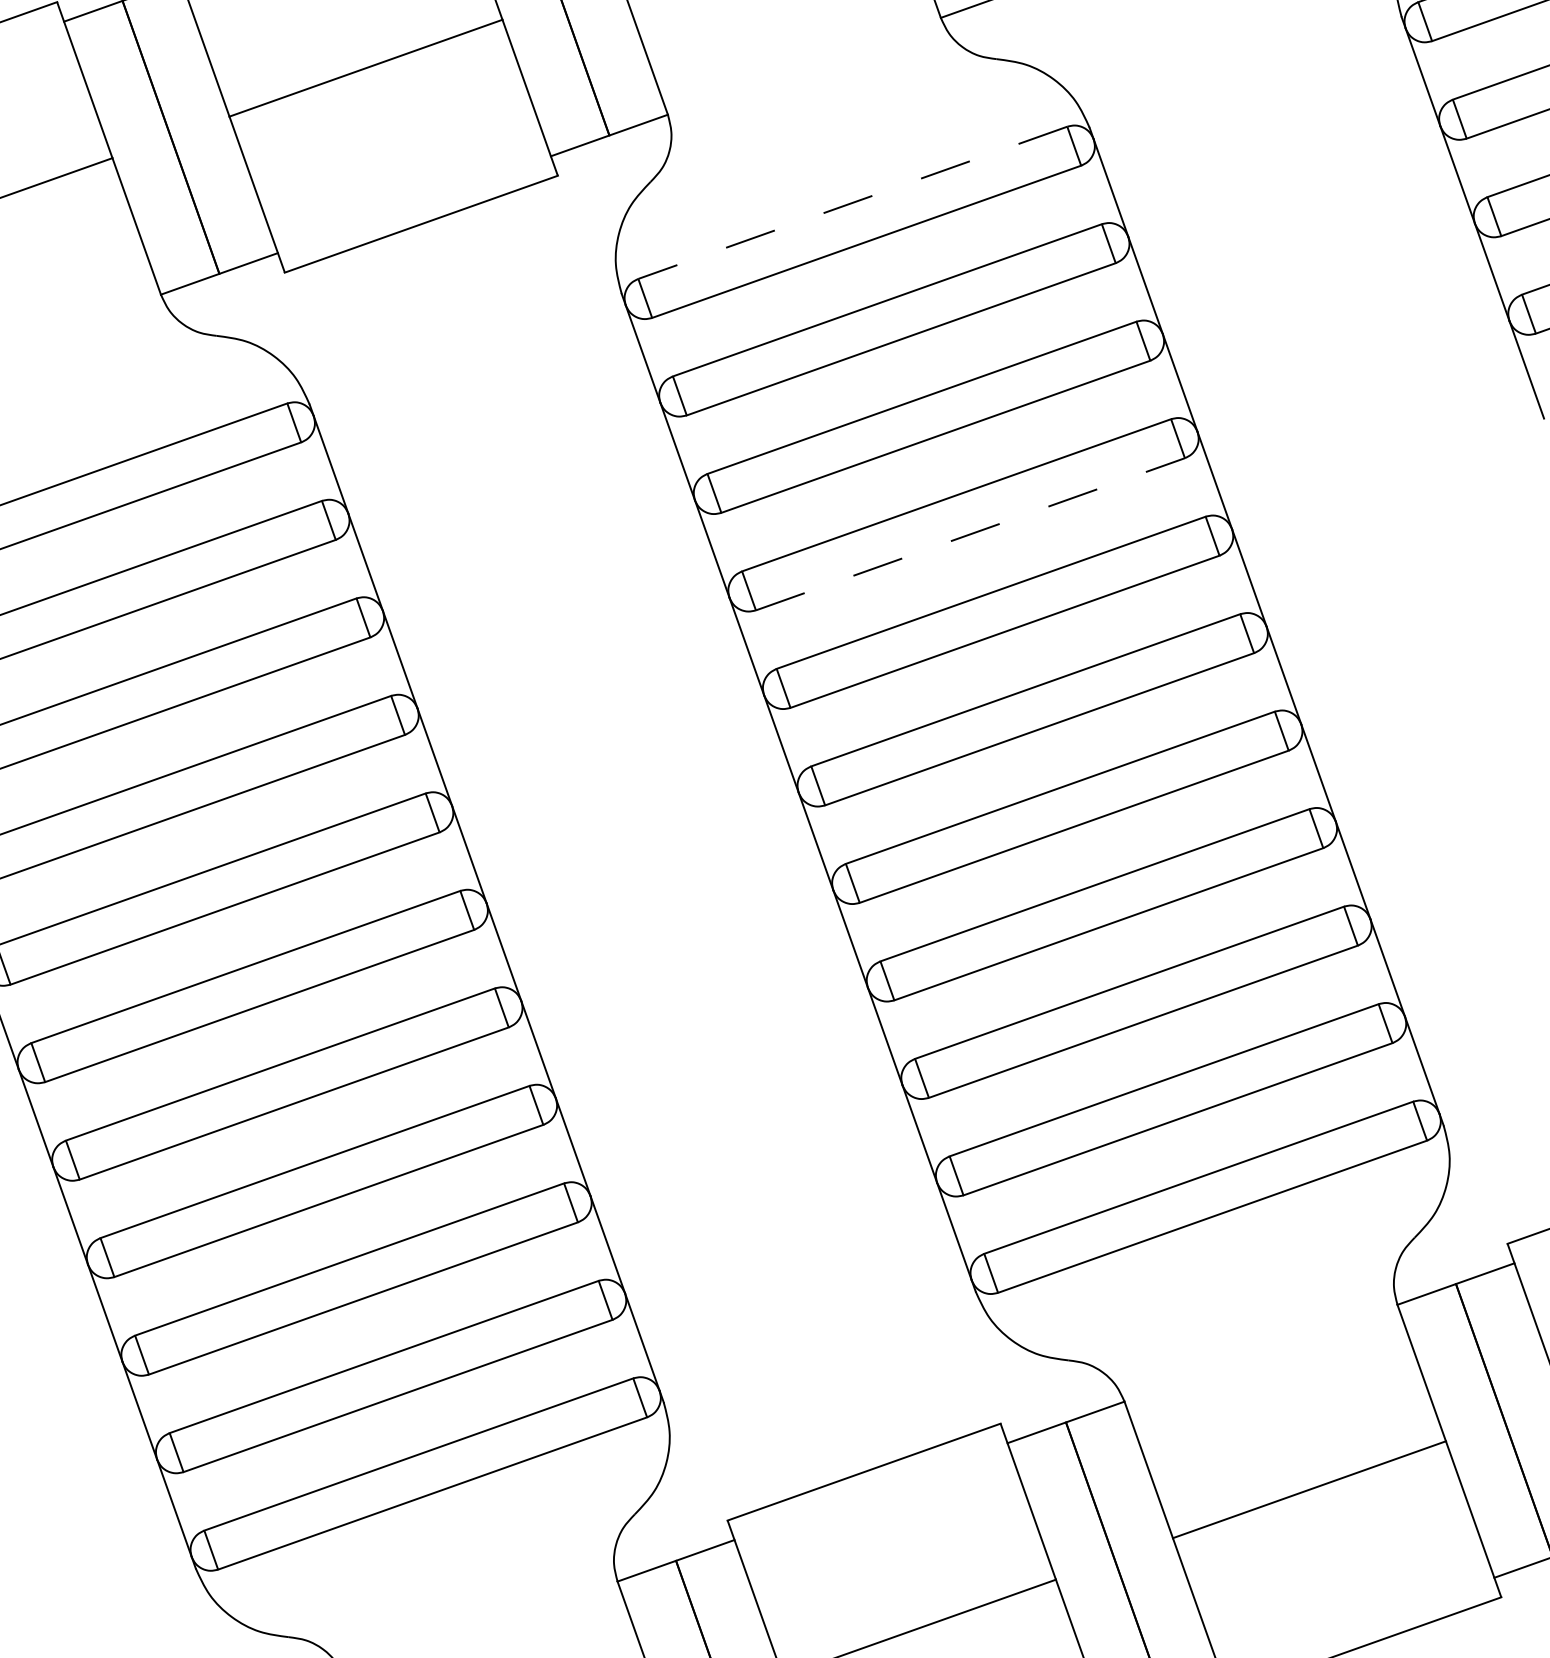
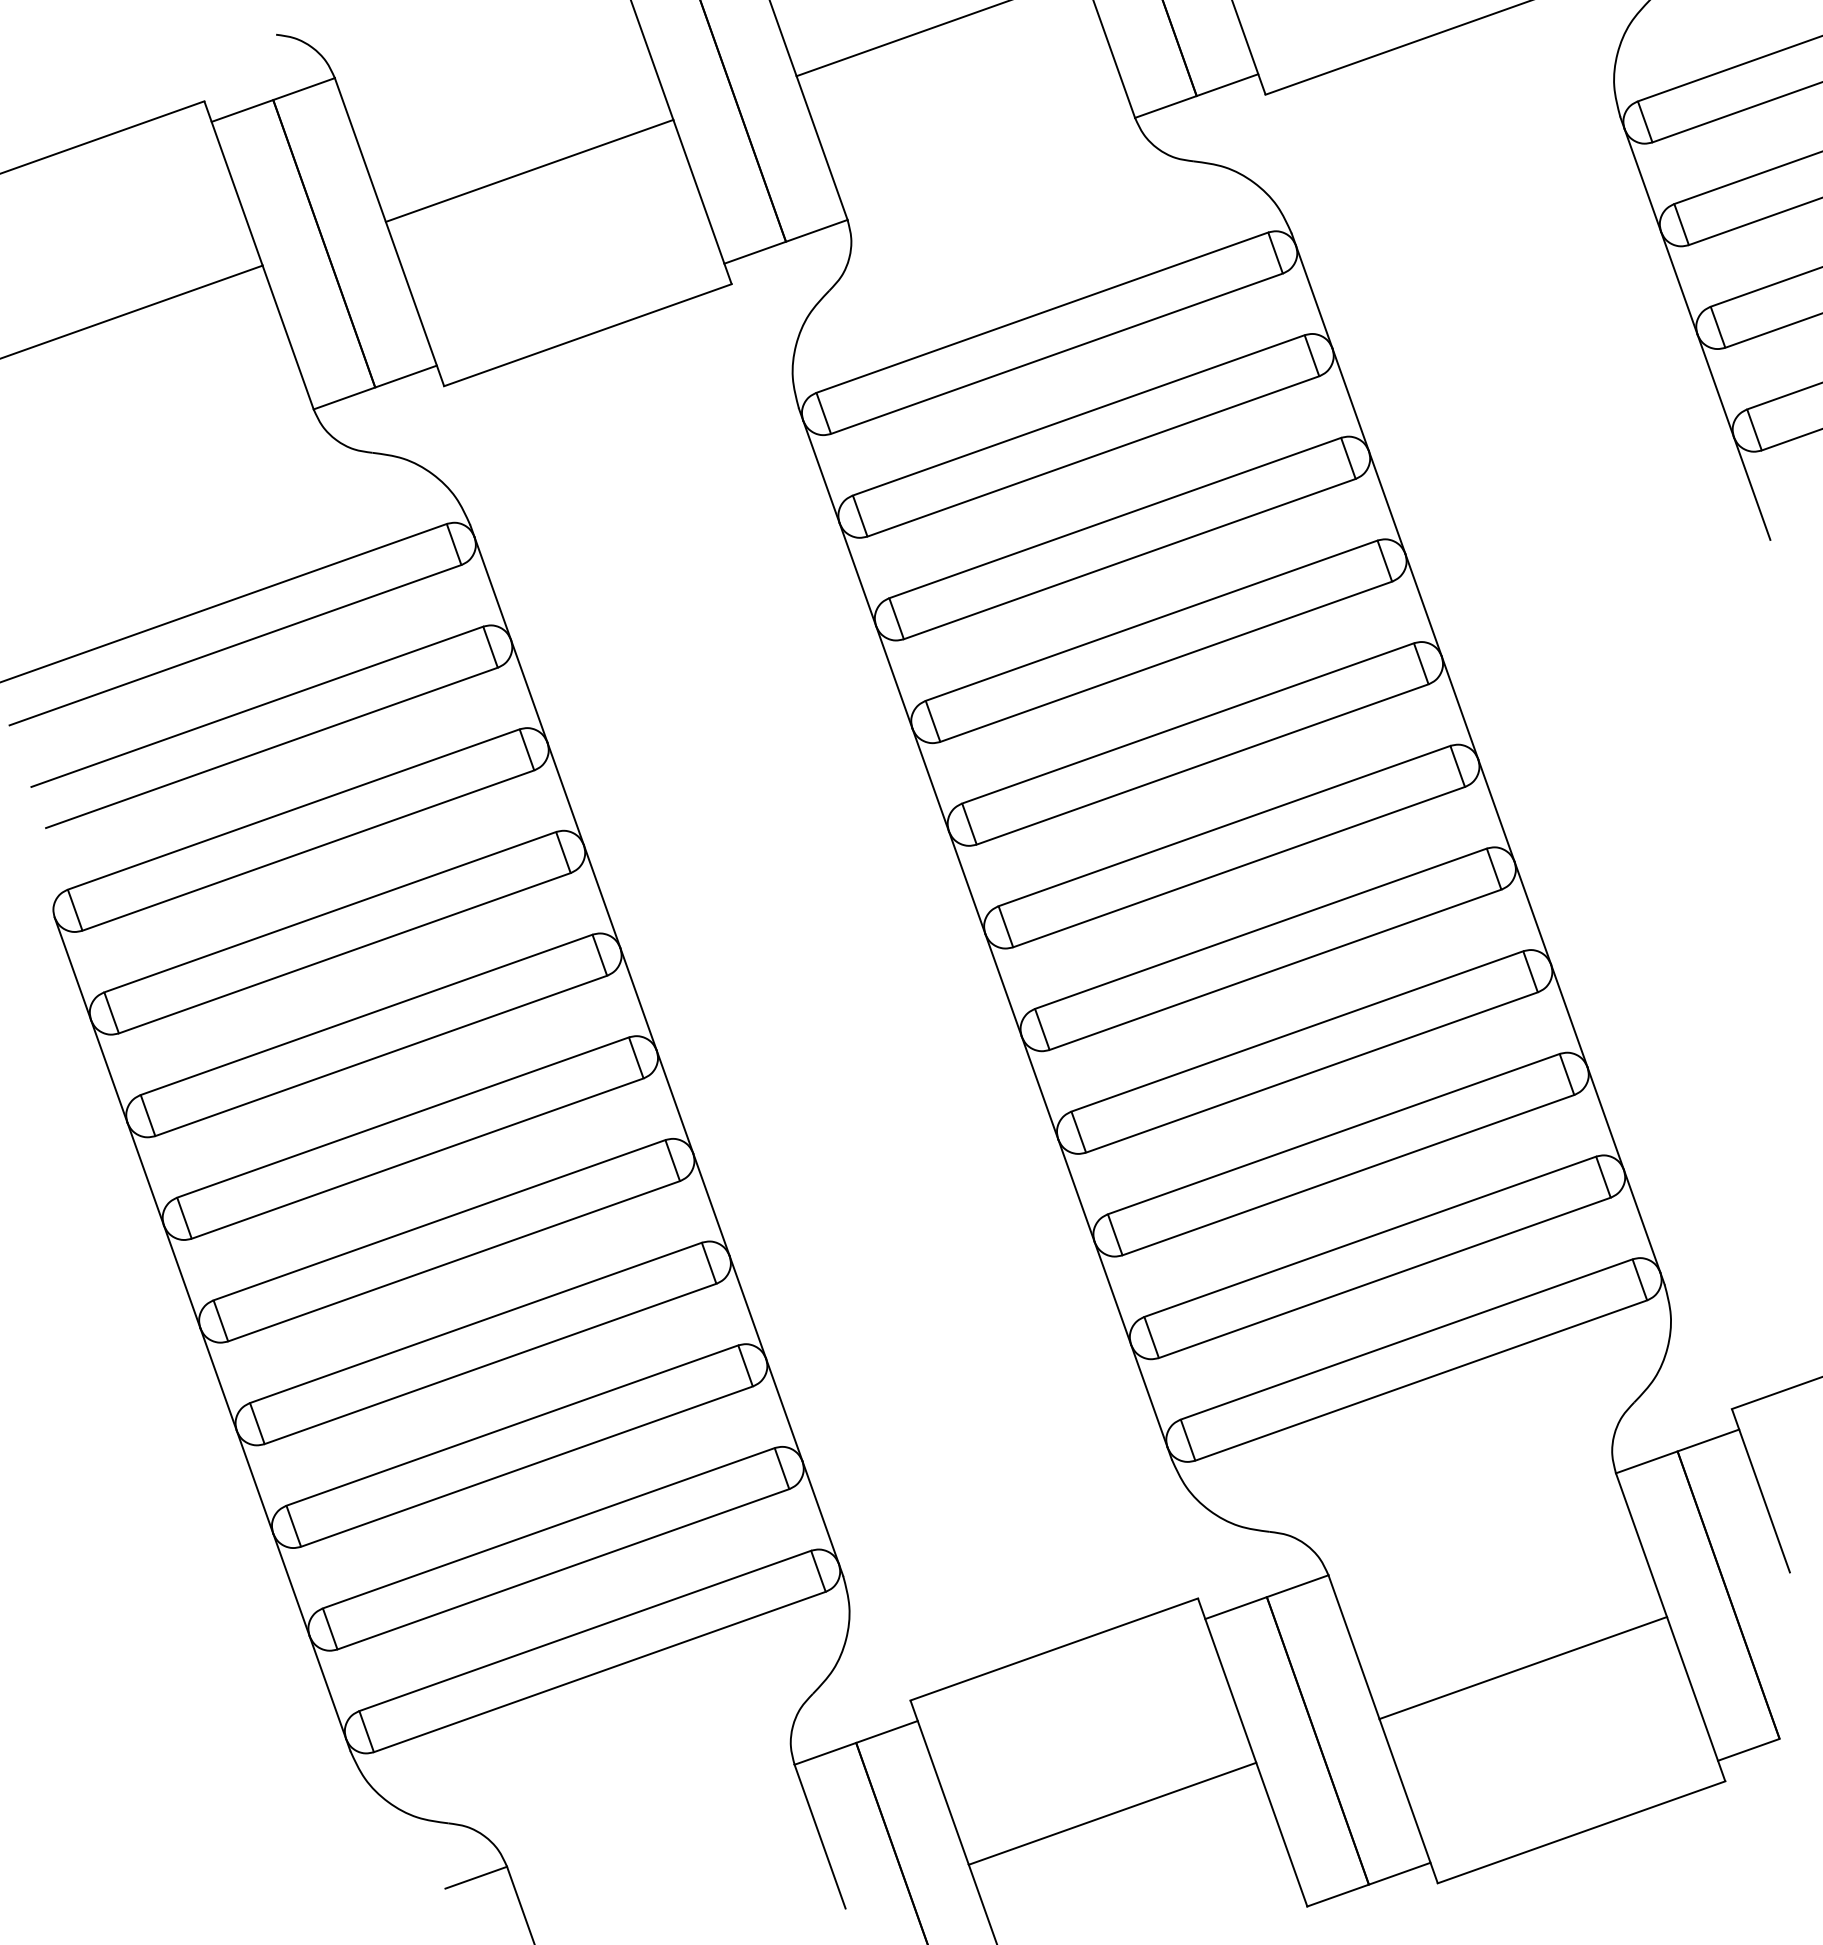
line: (852, 202) -> (1042, 312), dashed -> solid
line: (970, 534) -> (1166, 661), dashed -> solid

